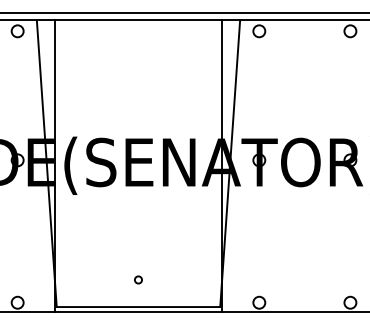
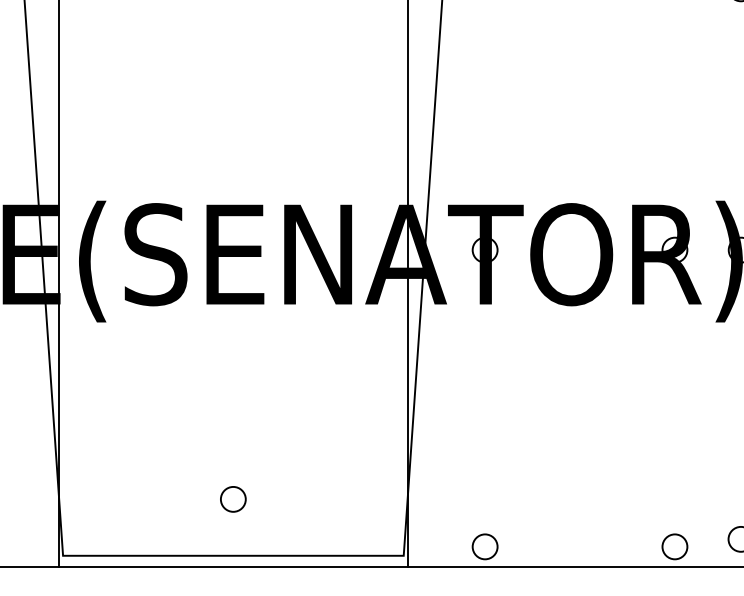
circle: (138, 279) -> (233, 498), size x1.67

